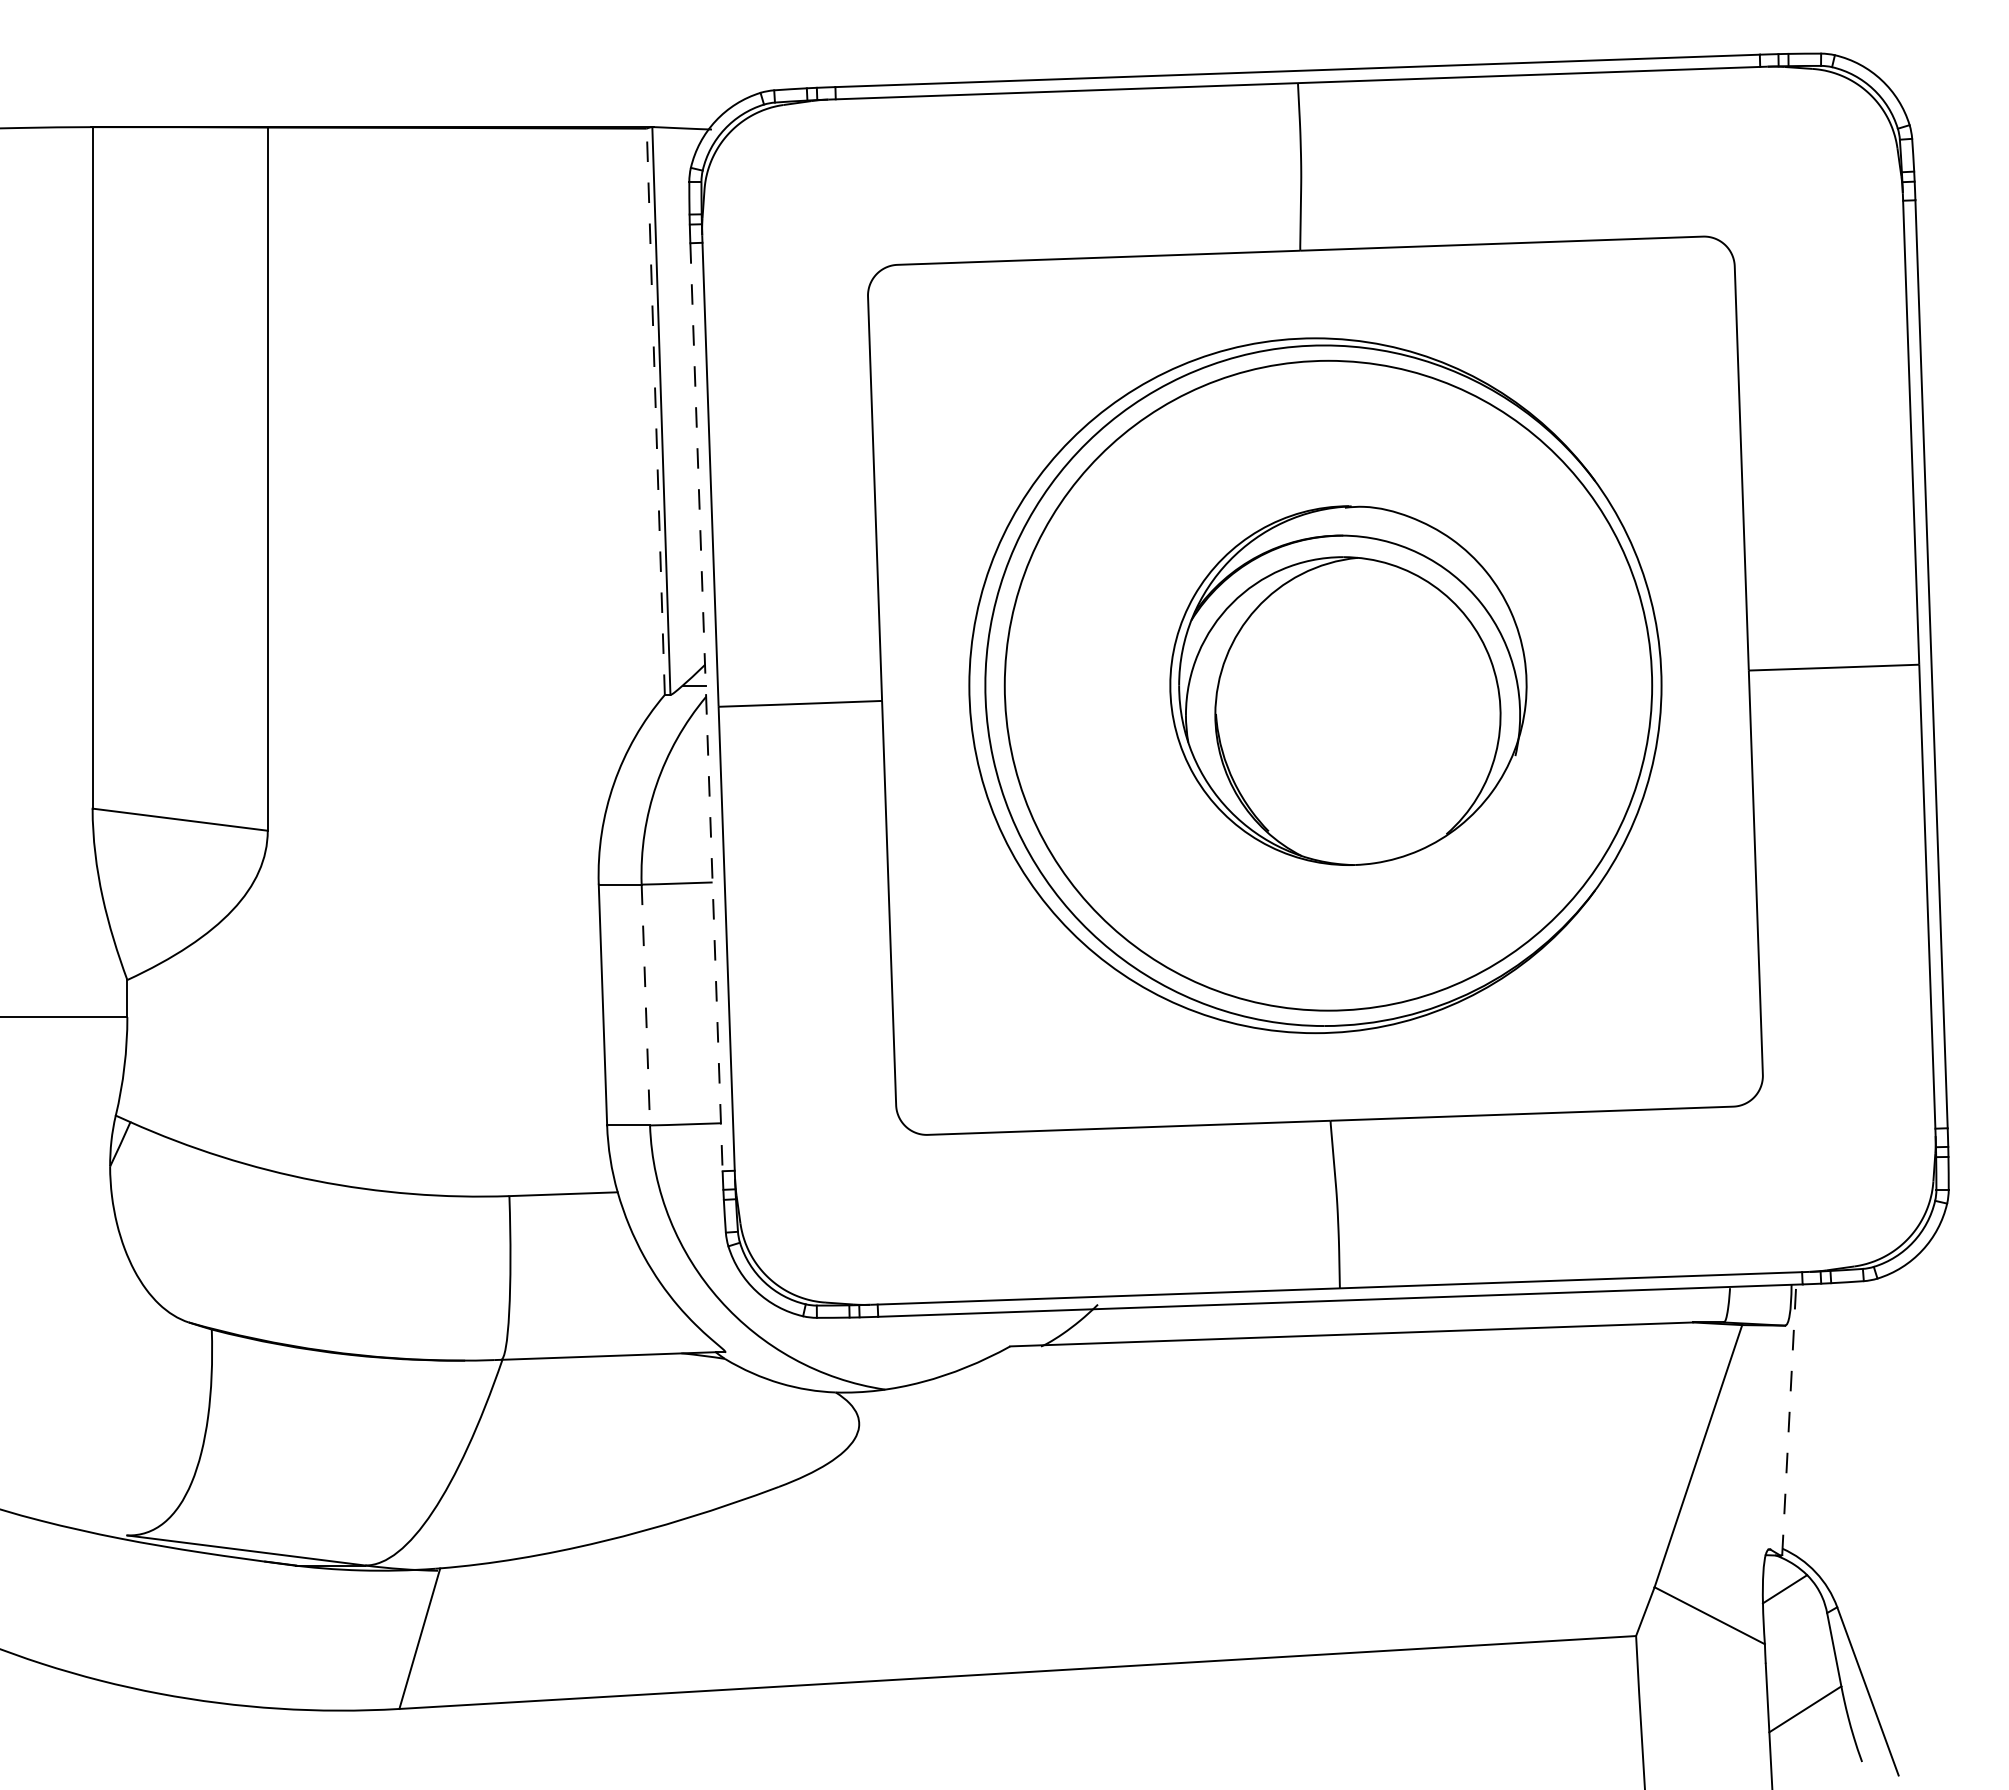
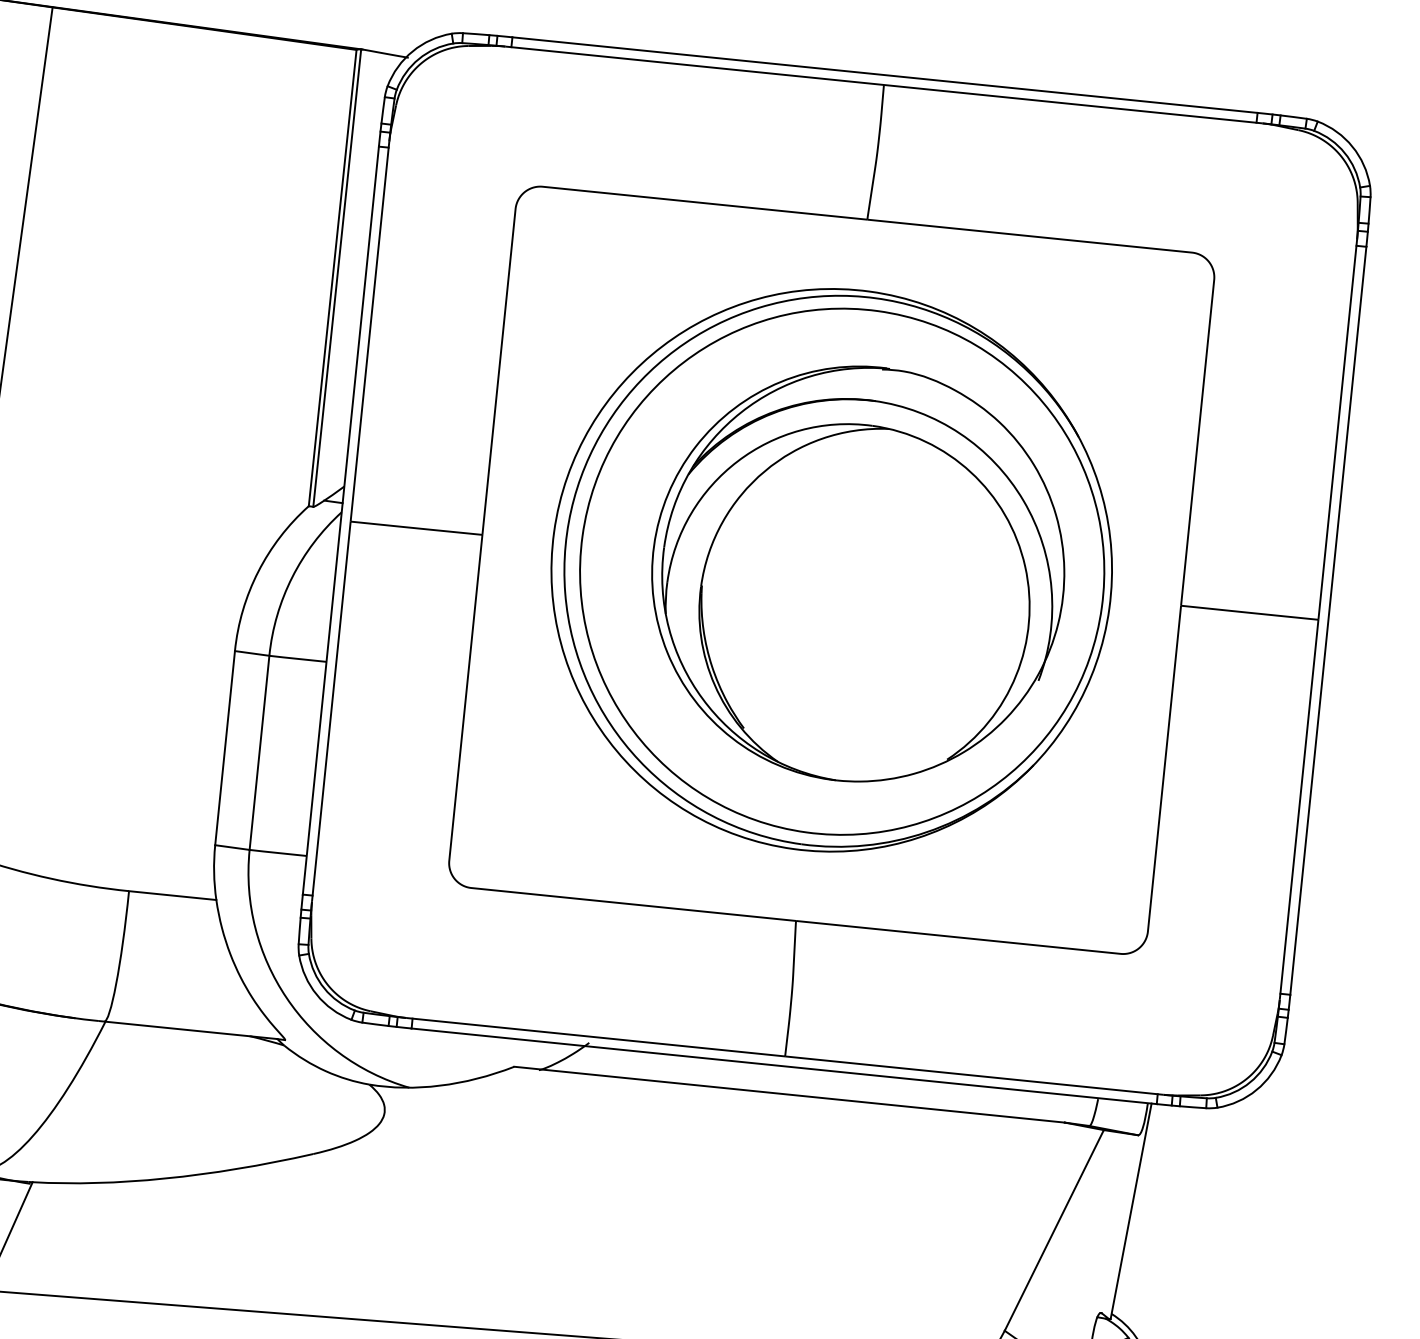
line: (655, 411) -> (332, 277), dashed -> solid
part: (1348, 685) -> (858, 573), size x1.43
line: (706, 707) -> (340, 520), dashed -> solid
line: (645, 1005) -> (259, 753), dashed -> solid
line: (1789, 1419) -> (1131, 1211), dashed -> solid

